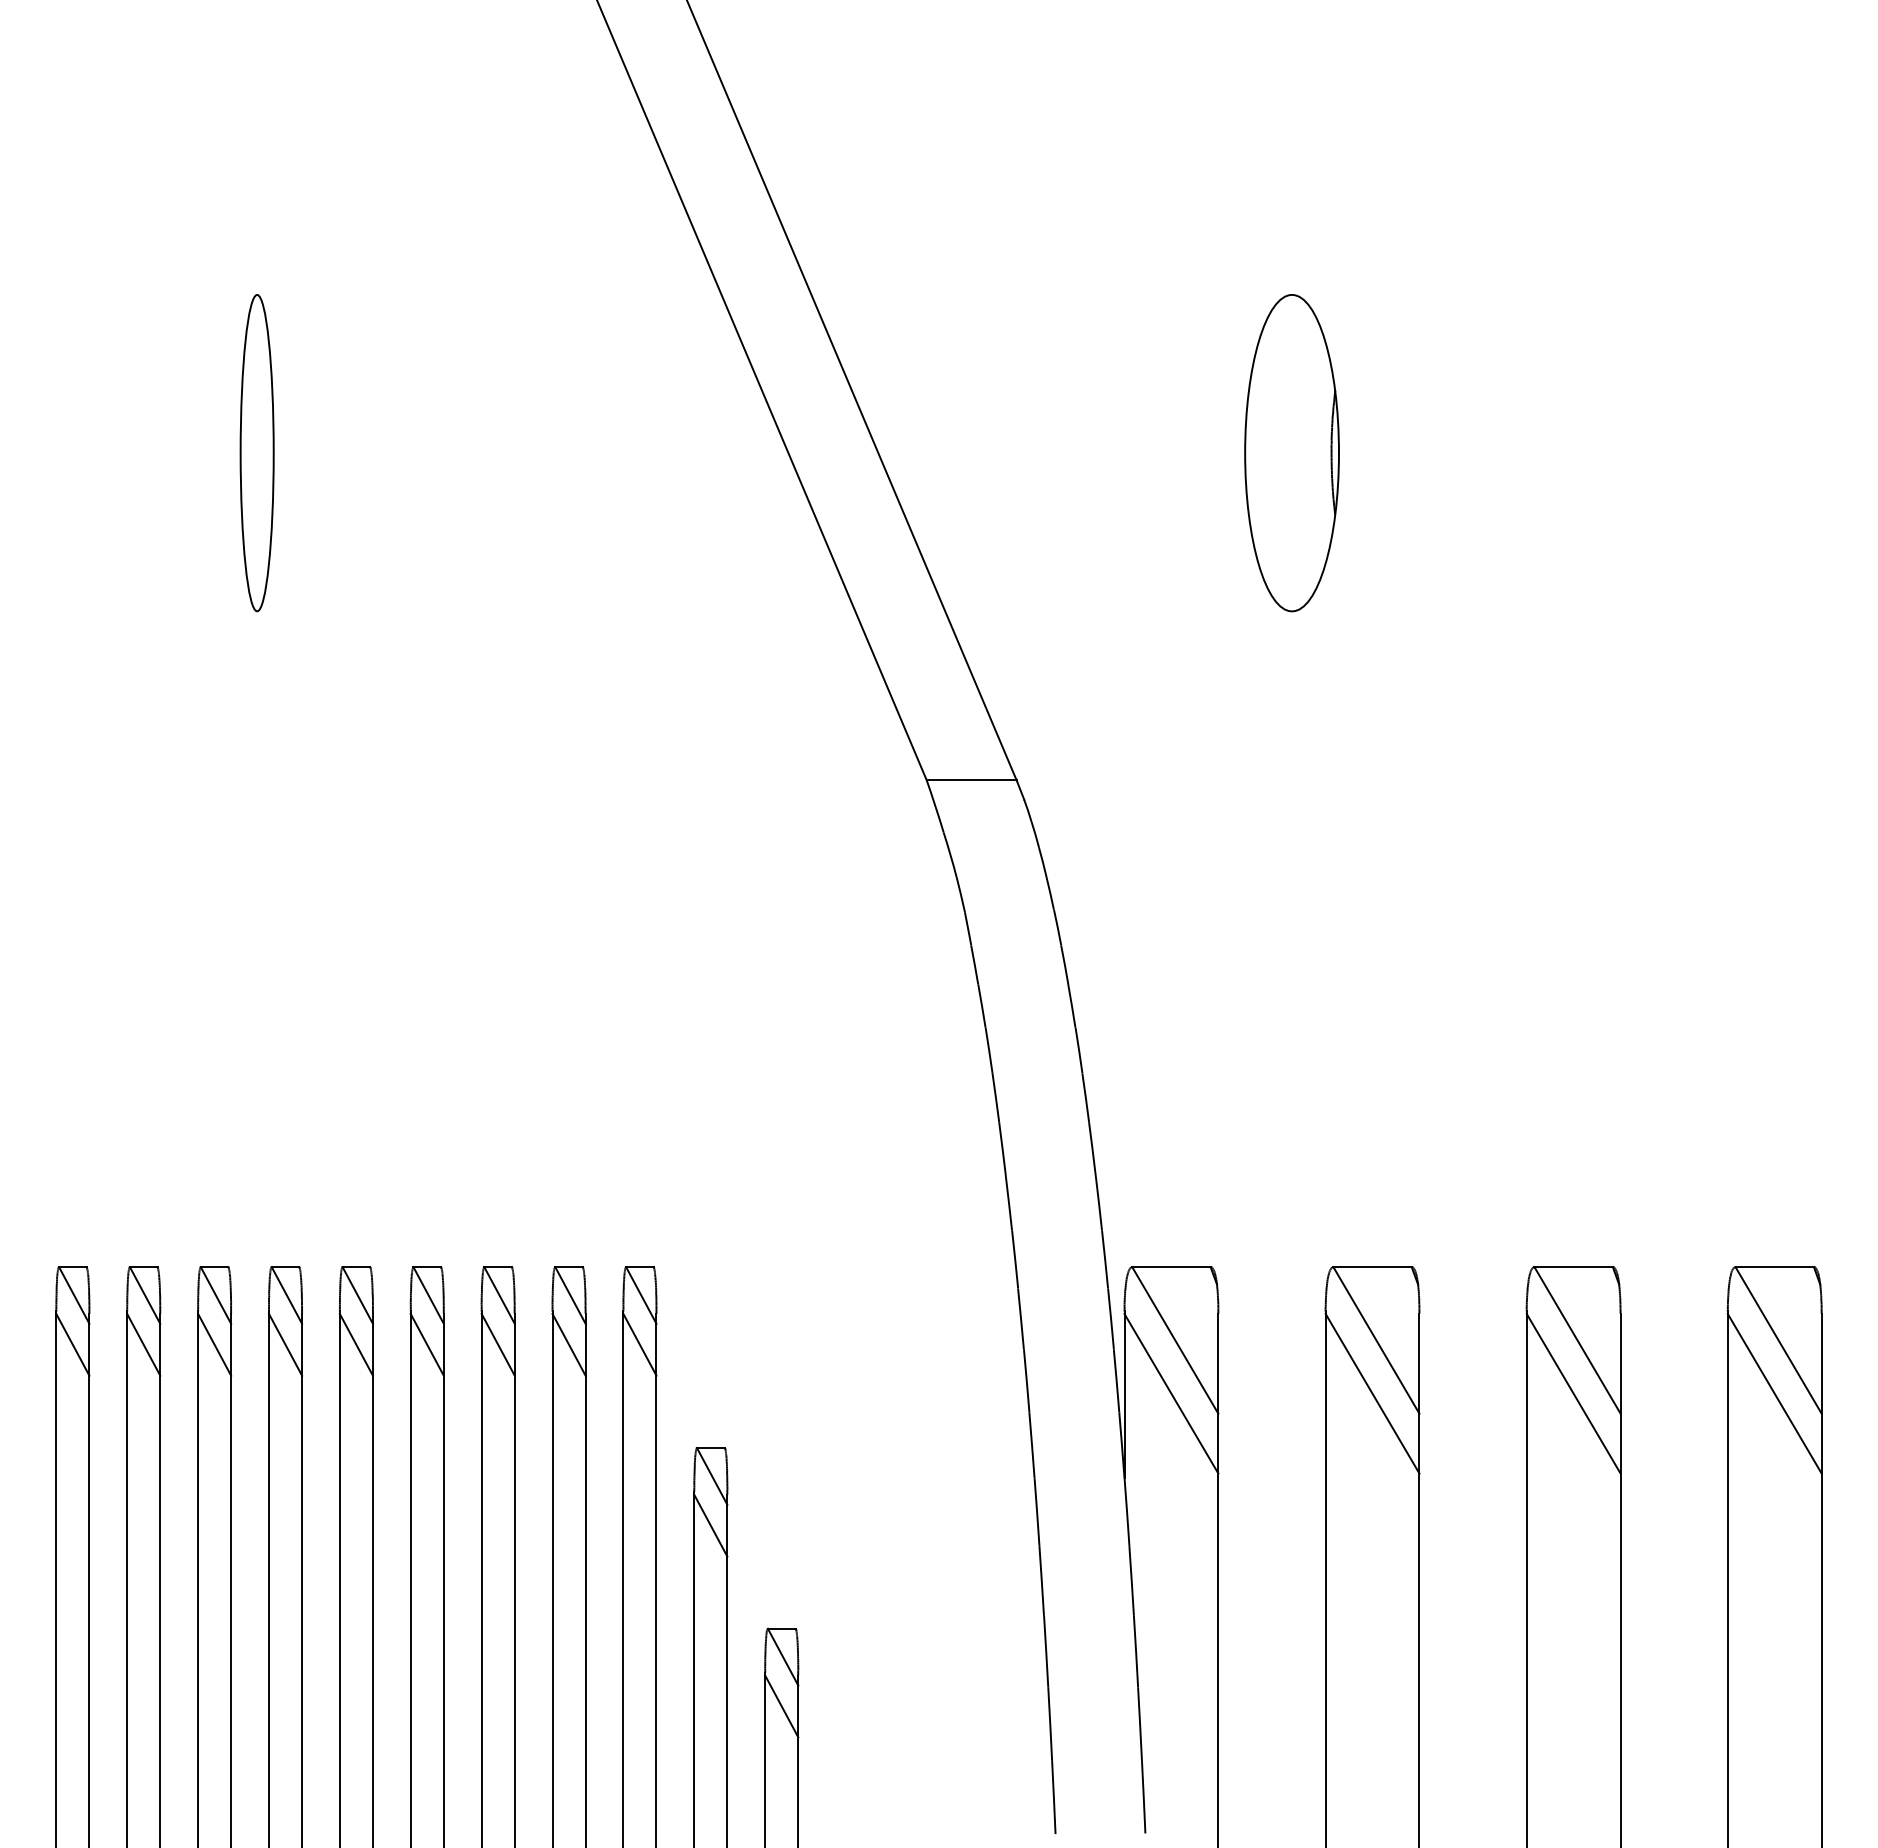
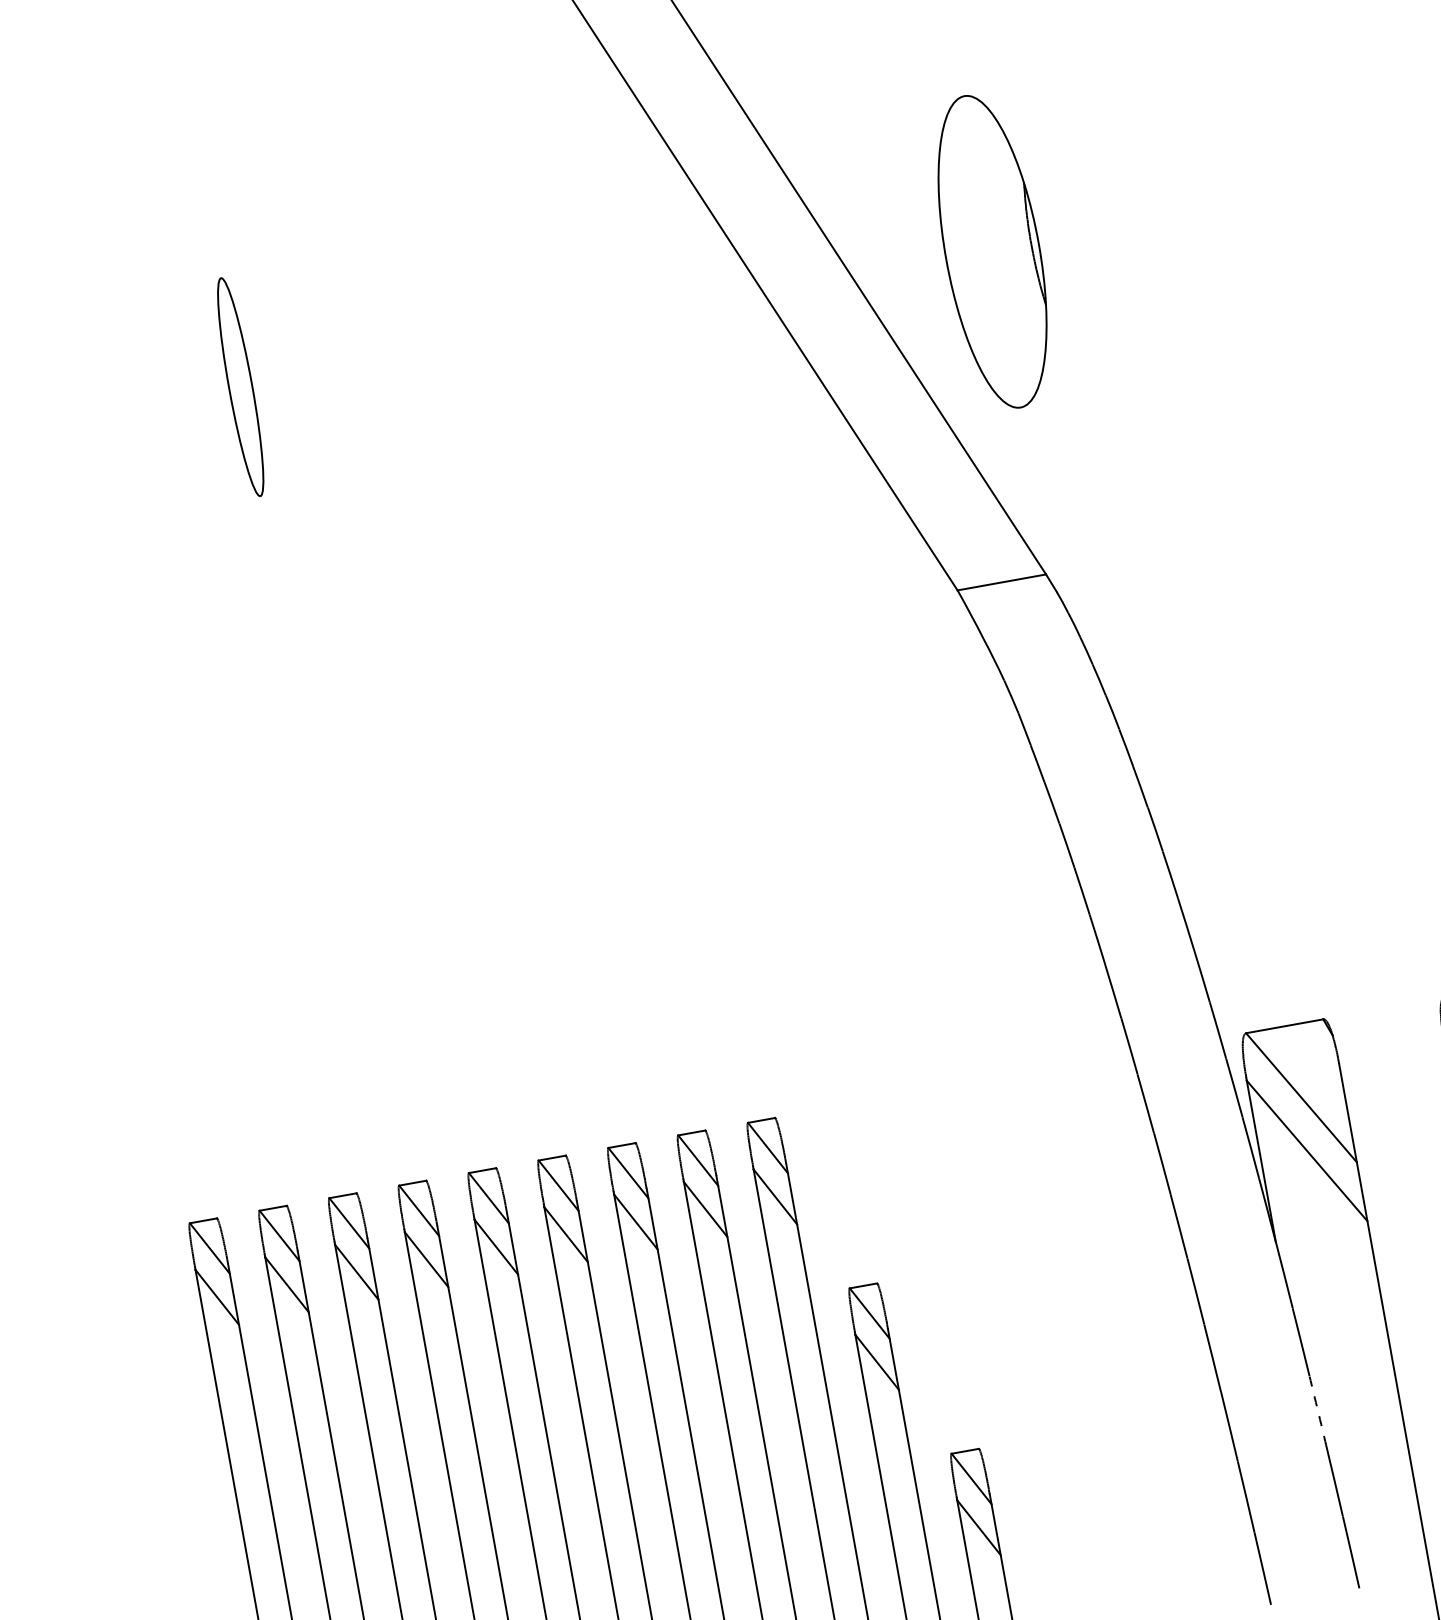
part: (256, 453) -> (240, 387), size x0.7
part: (1291, 453) -> (992, 252), moved
arc: (1136, 1651) -> (1318, 1410), solid -> dashed

